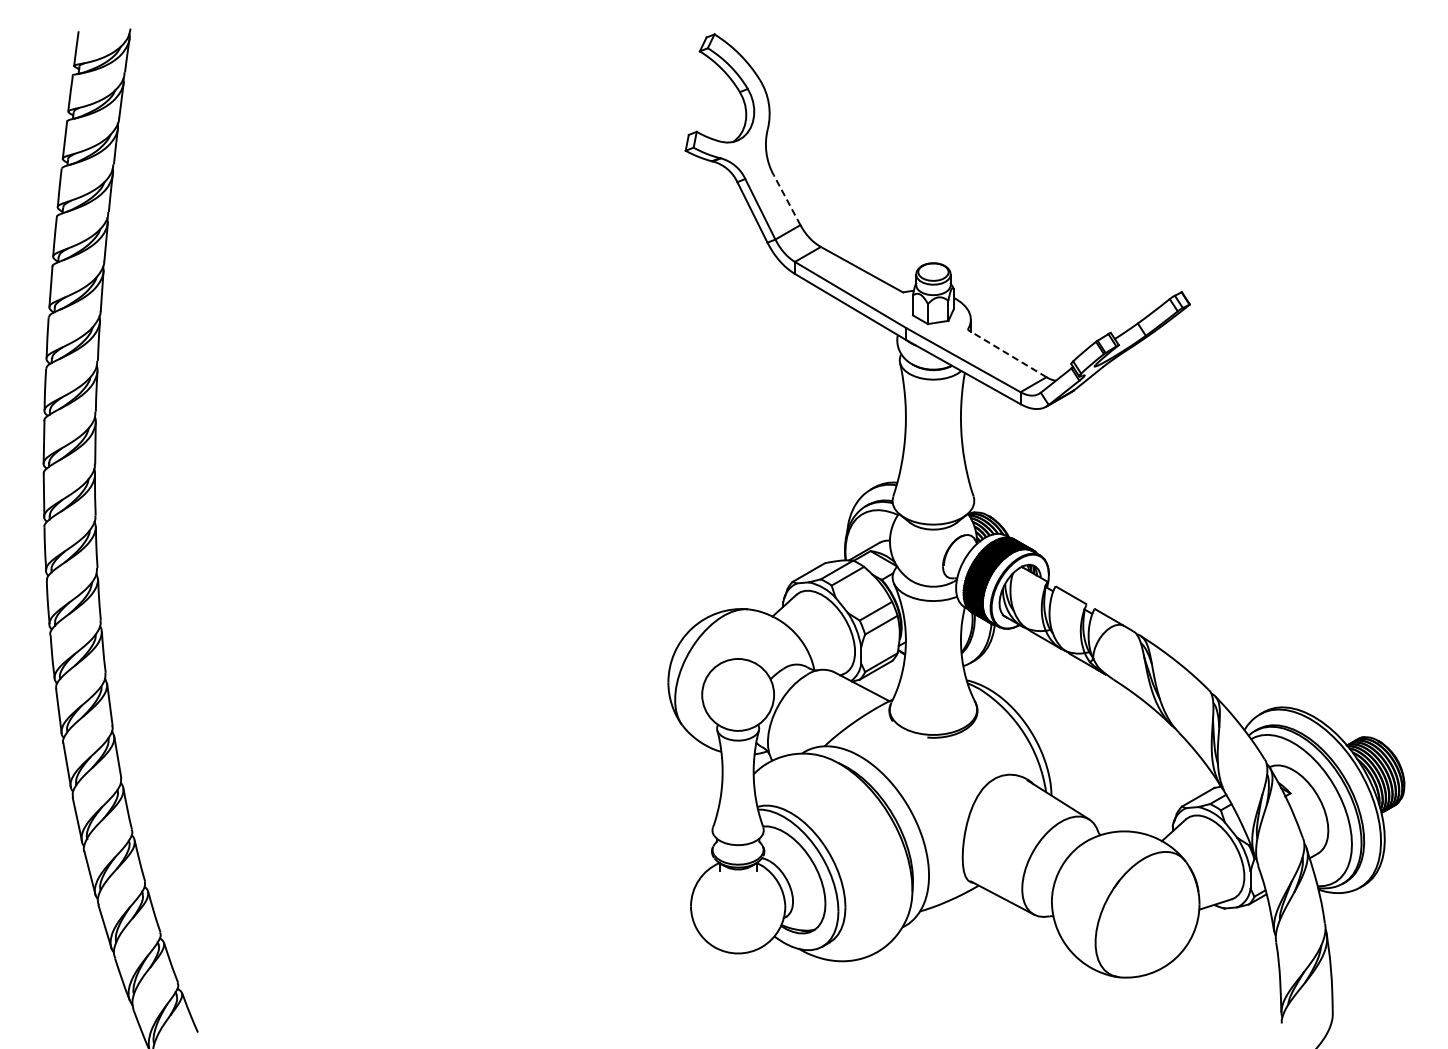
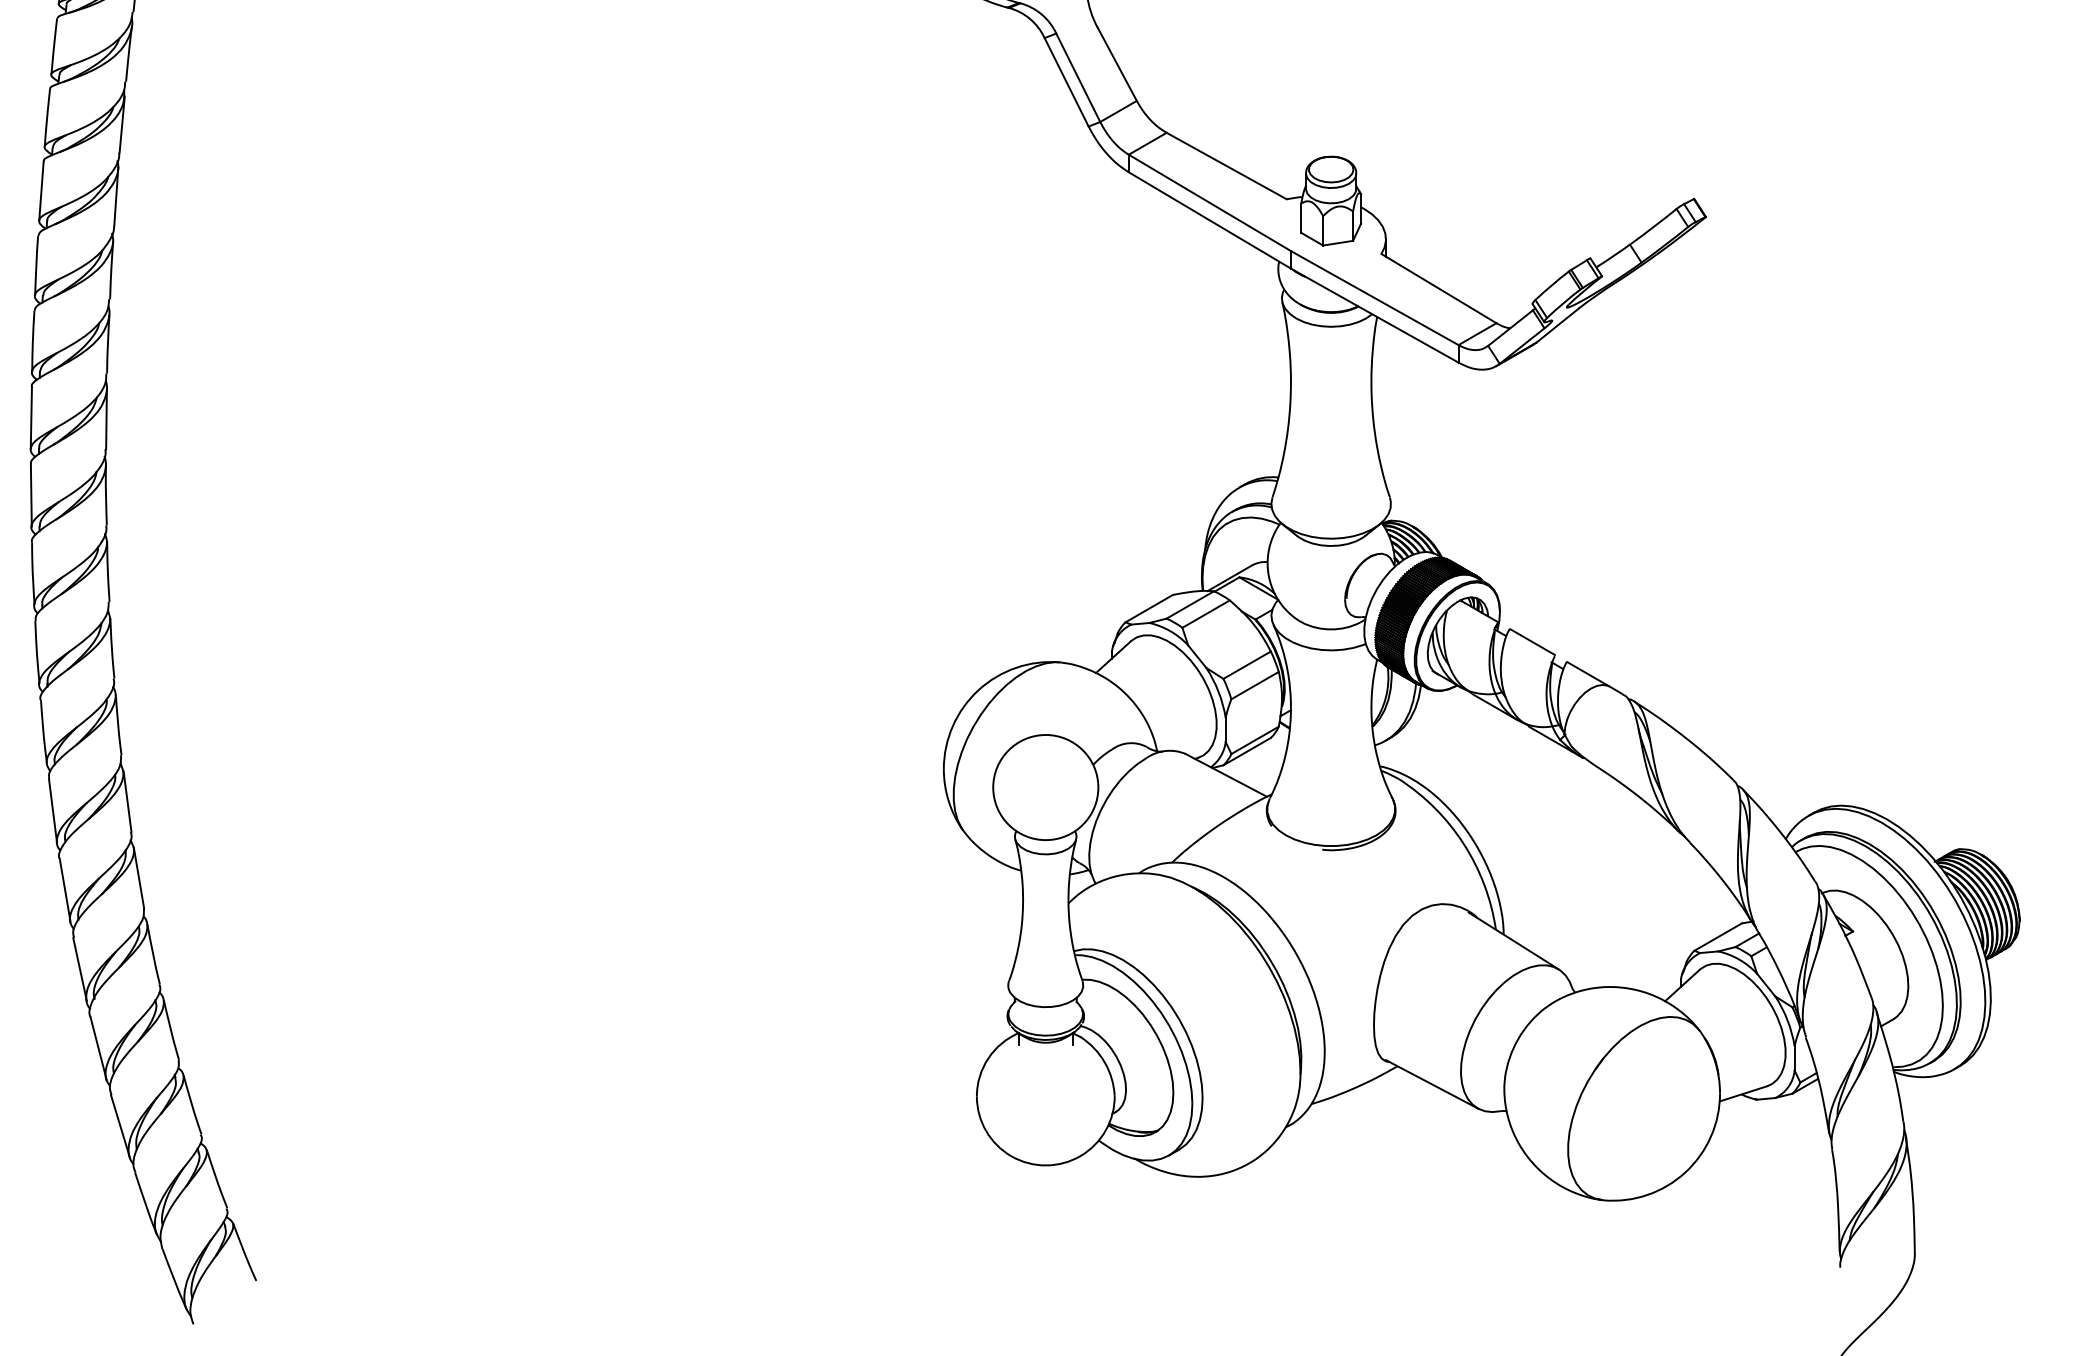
line: (786, 199) -> (1116, 63), dashed -> solid
line: (1007, 353) -> (1439, 288), dashed -> solid

